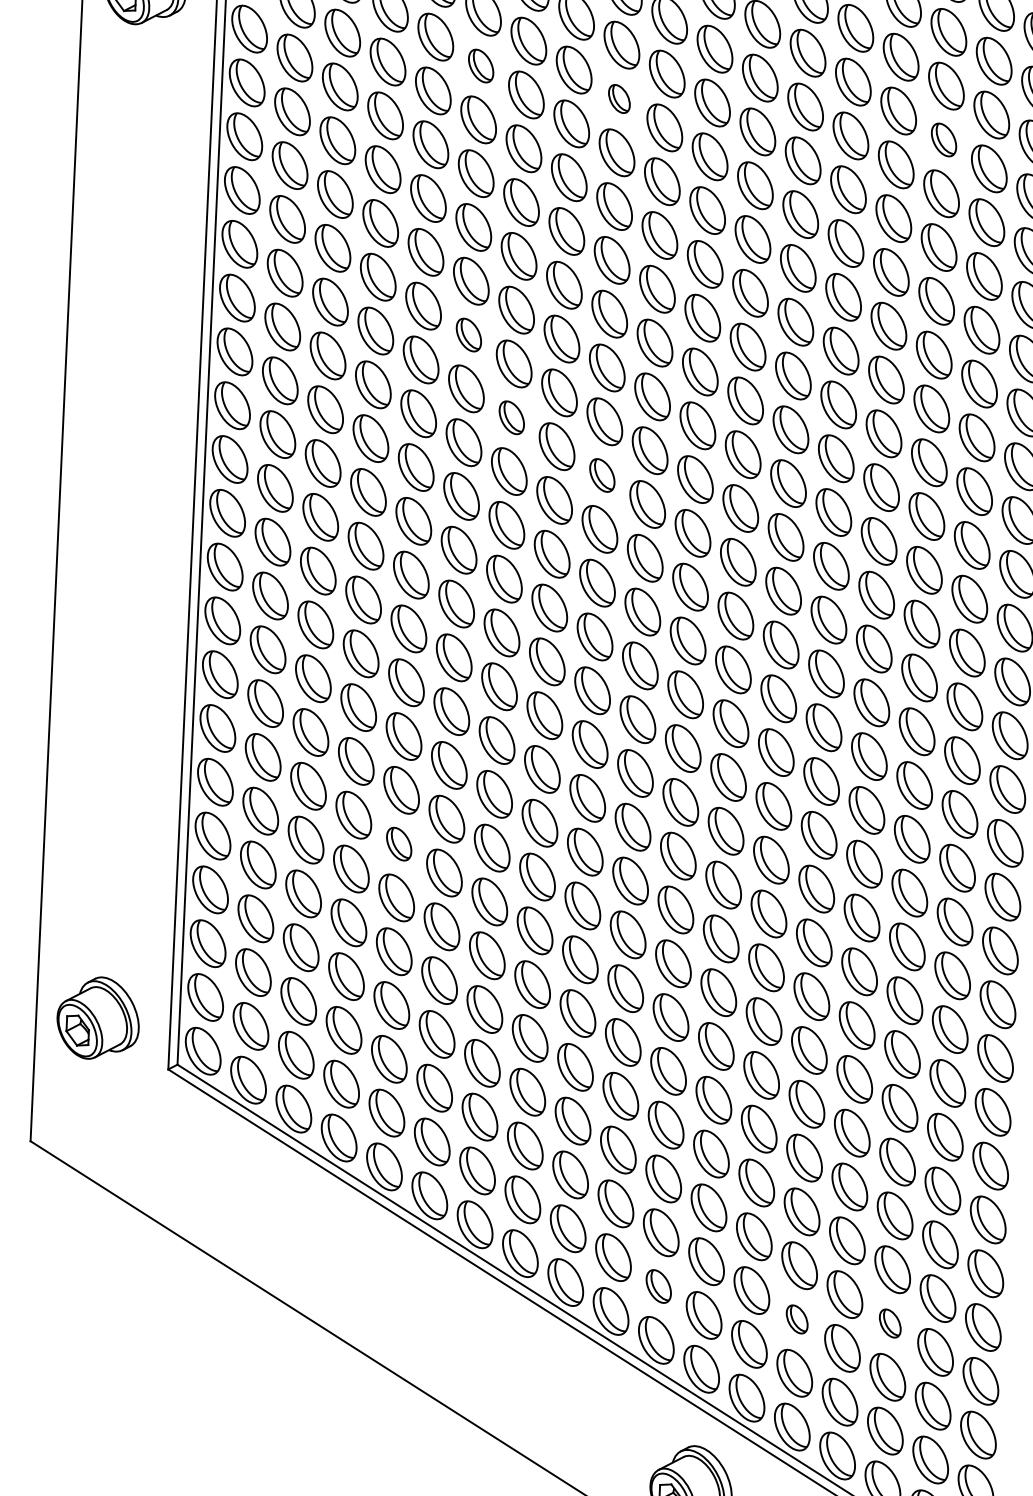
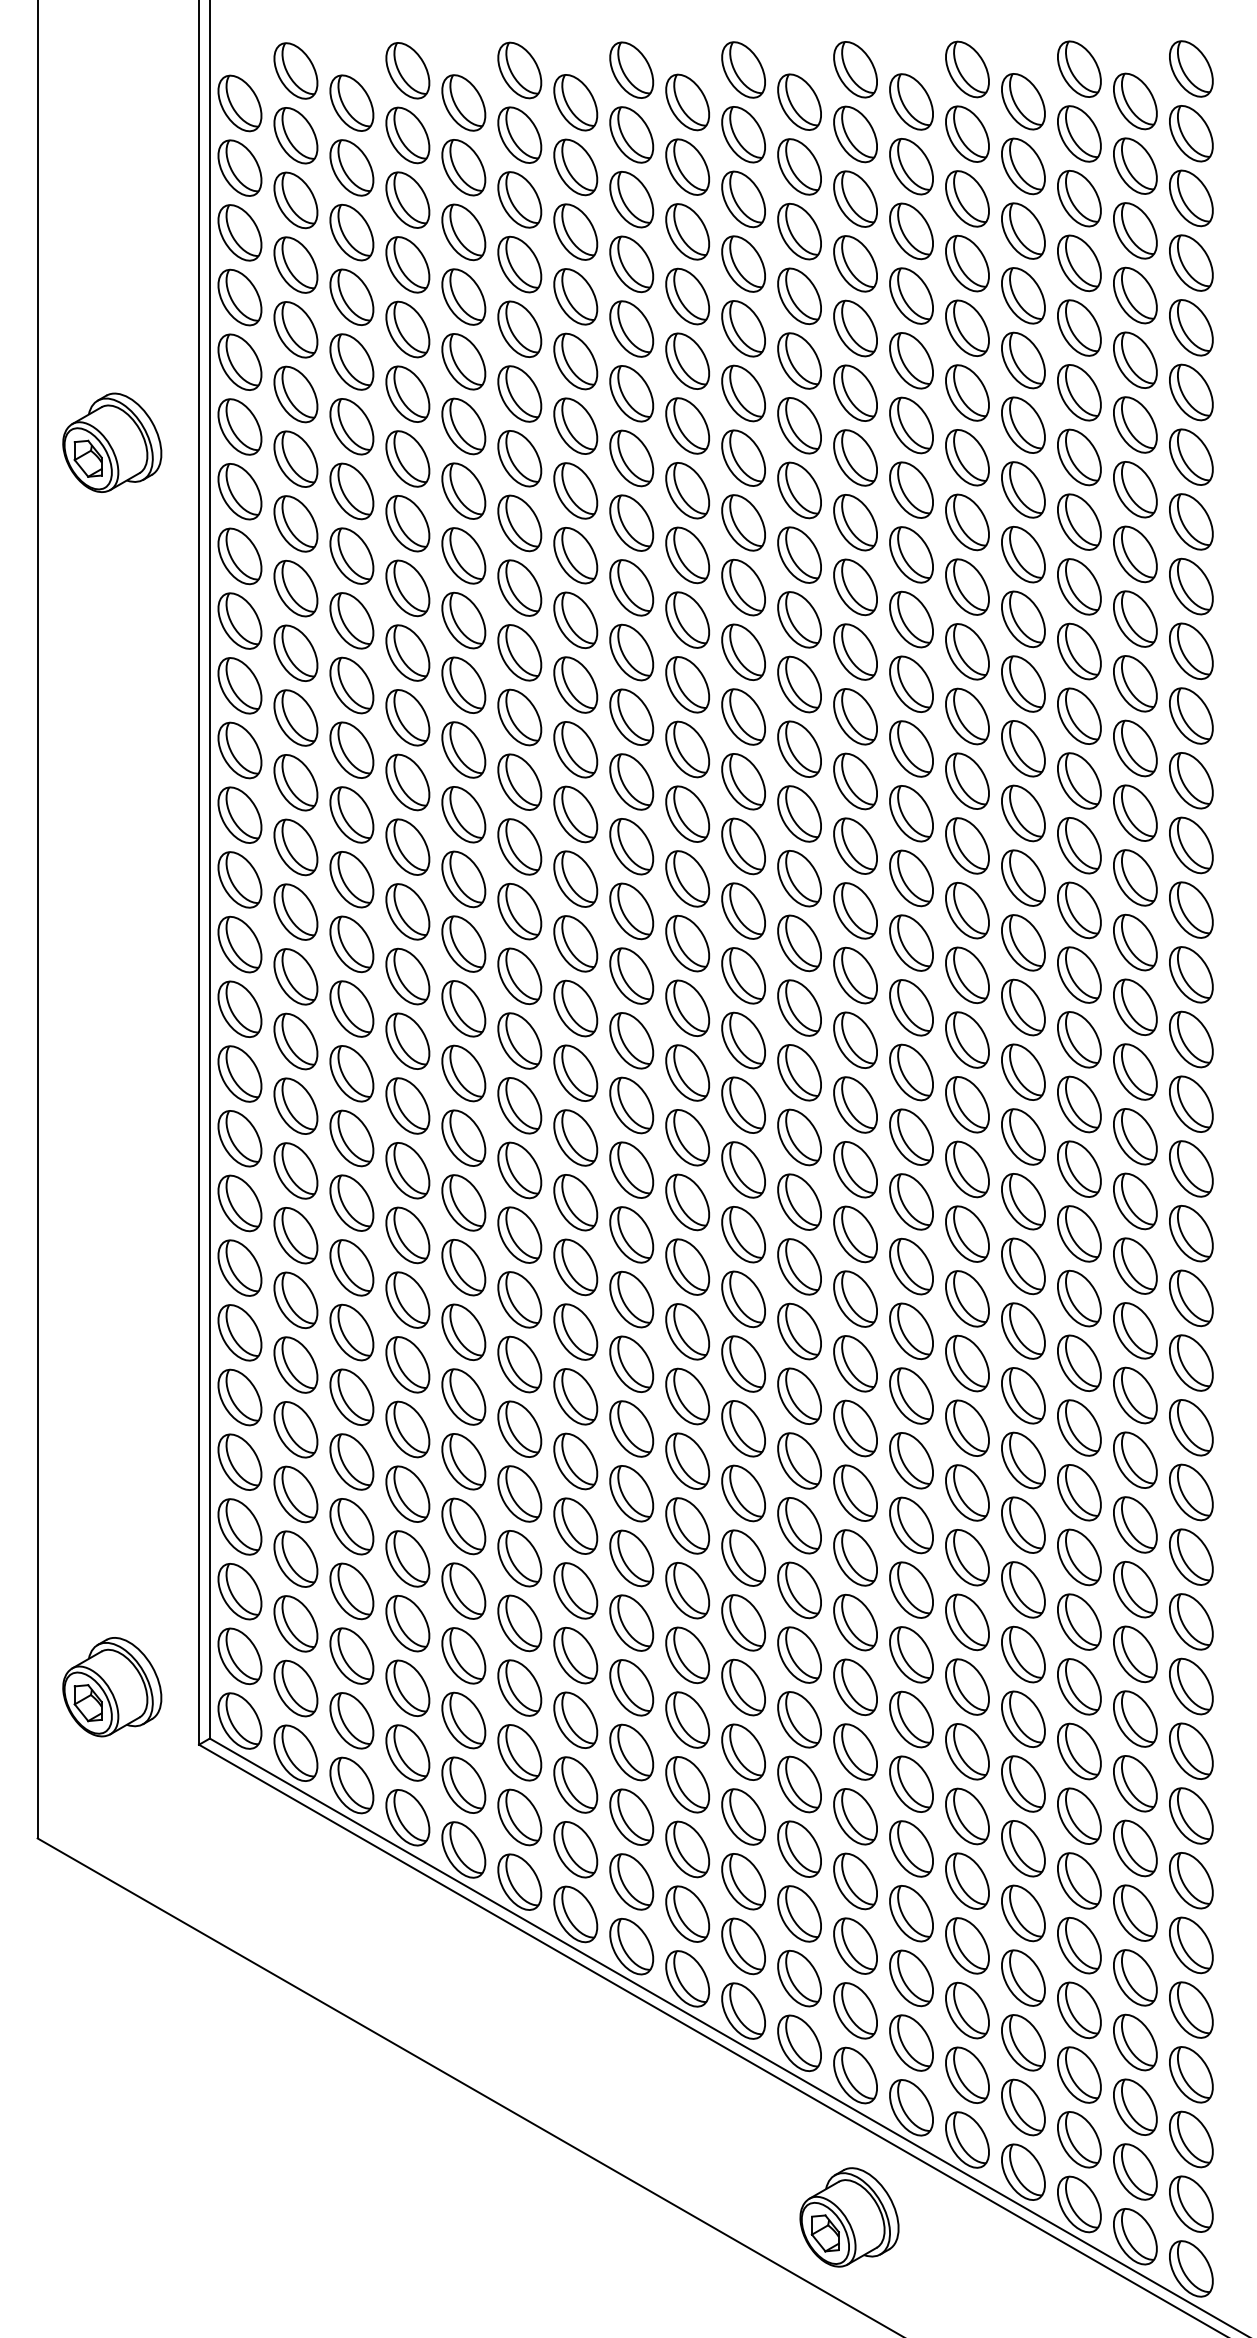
part: (480, 66) -> (519, 523), size x1.43
part: (619, 99) -> (687, 555), size x1.67
part: (944, 139) -> (1079, 586), size x1.43
part: (468, 334) -> (519, 846), size x1.43
part: (511, 417) -> (575, 943), size x1.43
part: (602, 474) -> (687, 1007), size x1.43
part: (398, 843) -> (463, 1461), size x1.43
part: (658, 1286) -> (799, 1978), size x1.43
part: (797, 1319) -> (967, 2010), size x1.67
part: (890, 1323) -> (1079, 2010), size x1.67

